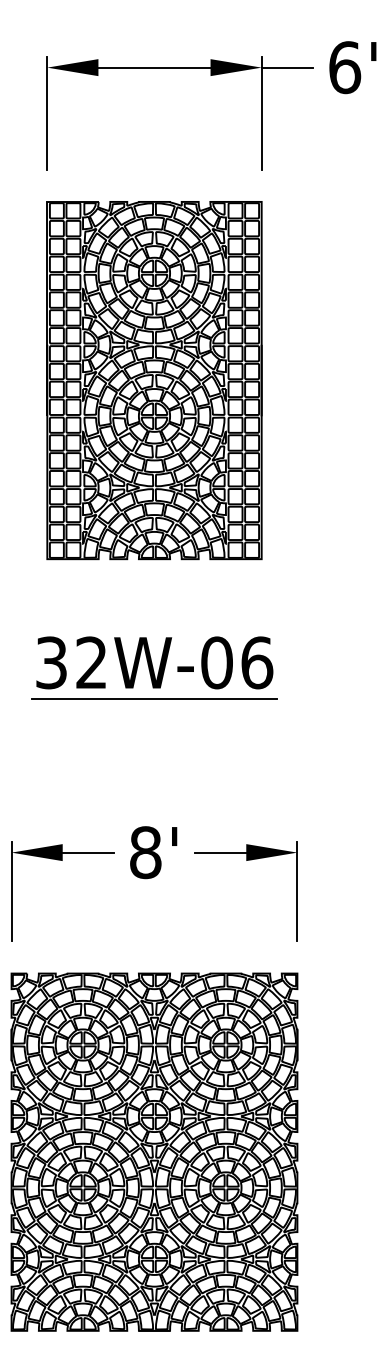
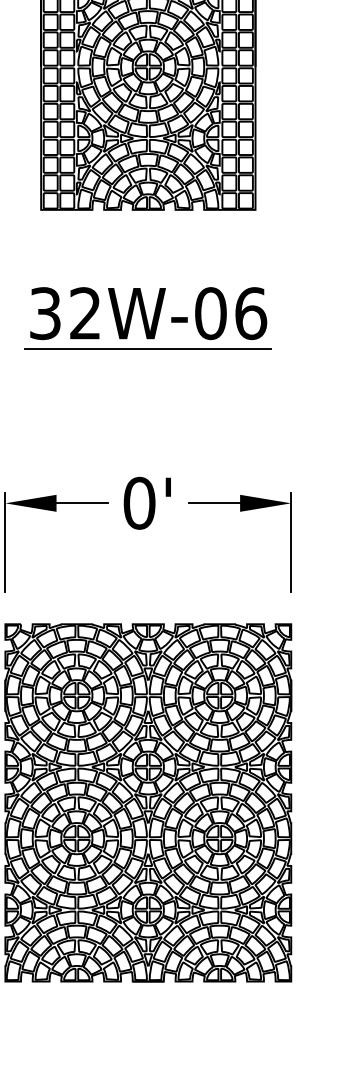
text: (145, 852) -> (139, 503), 8' -> 0'

